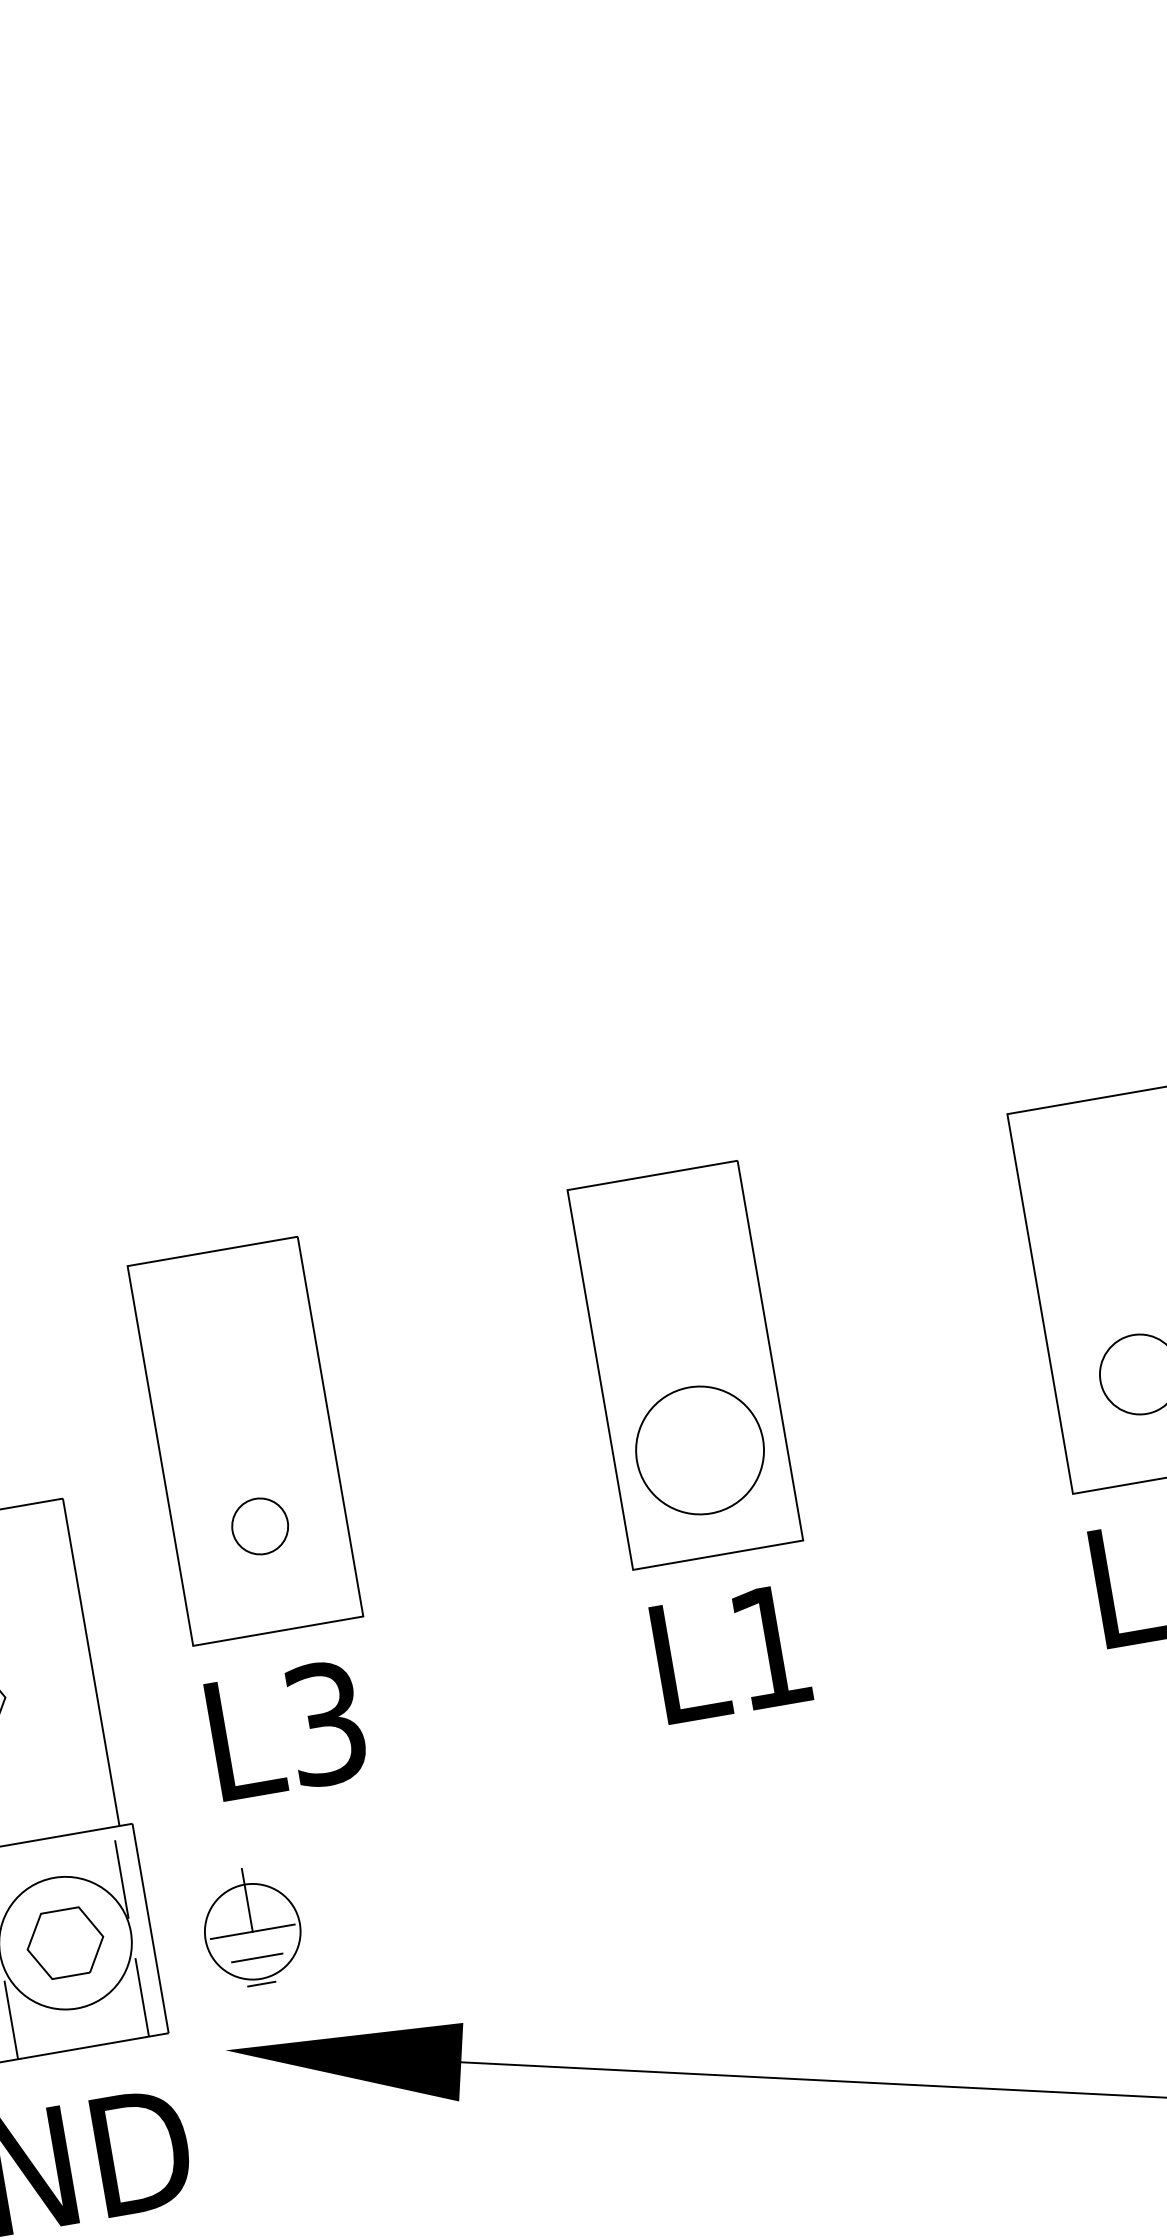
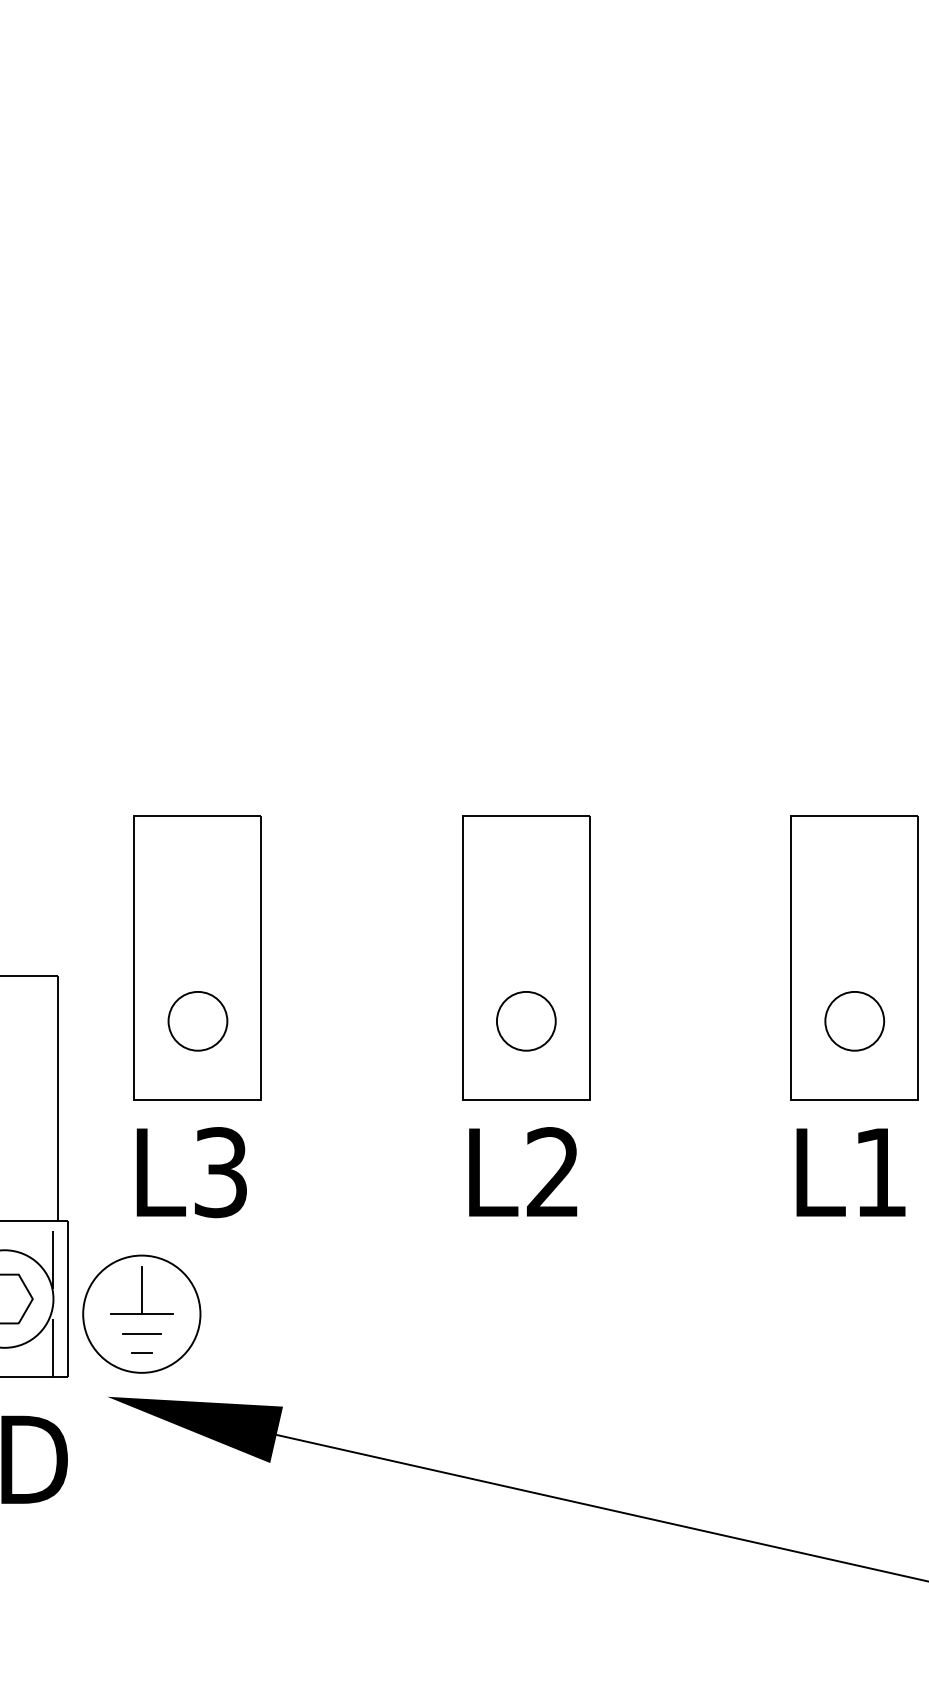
circle: (698, 1449) -> (525, 1020), size x0.62
circle: (259, 1525) -> (197, 1020), size x1.43
text: (768, 1645) -> (551, 1171), L1 -> L2
circle: (252, 1930) -> (141, 1313), size x1.67

